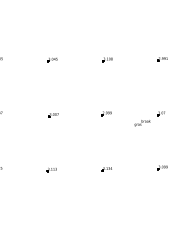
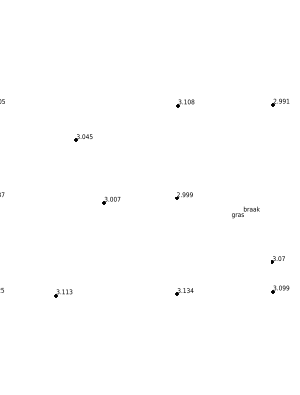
part: (52, 59) -> (83, 137), moved
part: (160, 113) -> (276, 259), moved
part: (53, 115) -> (111, 200), moved
part: (51, 169) -> (62, 292), moved

